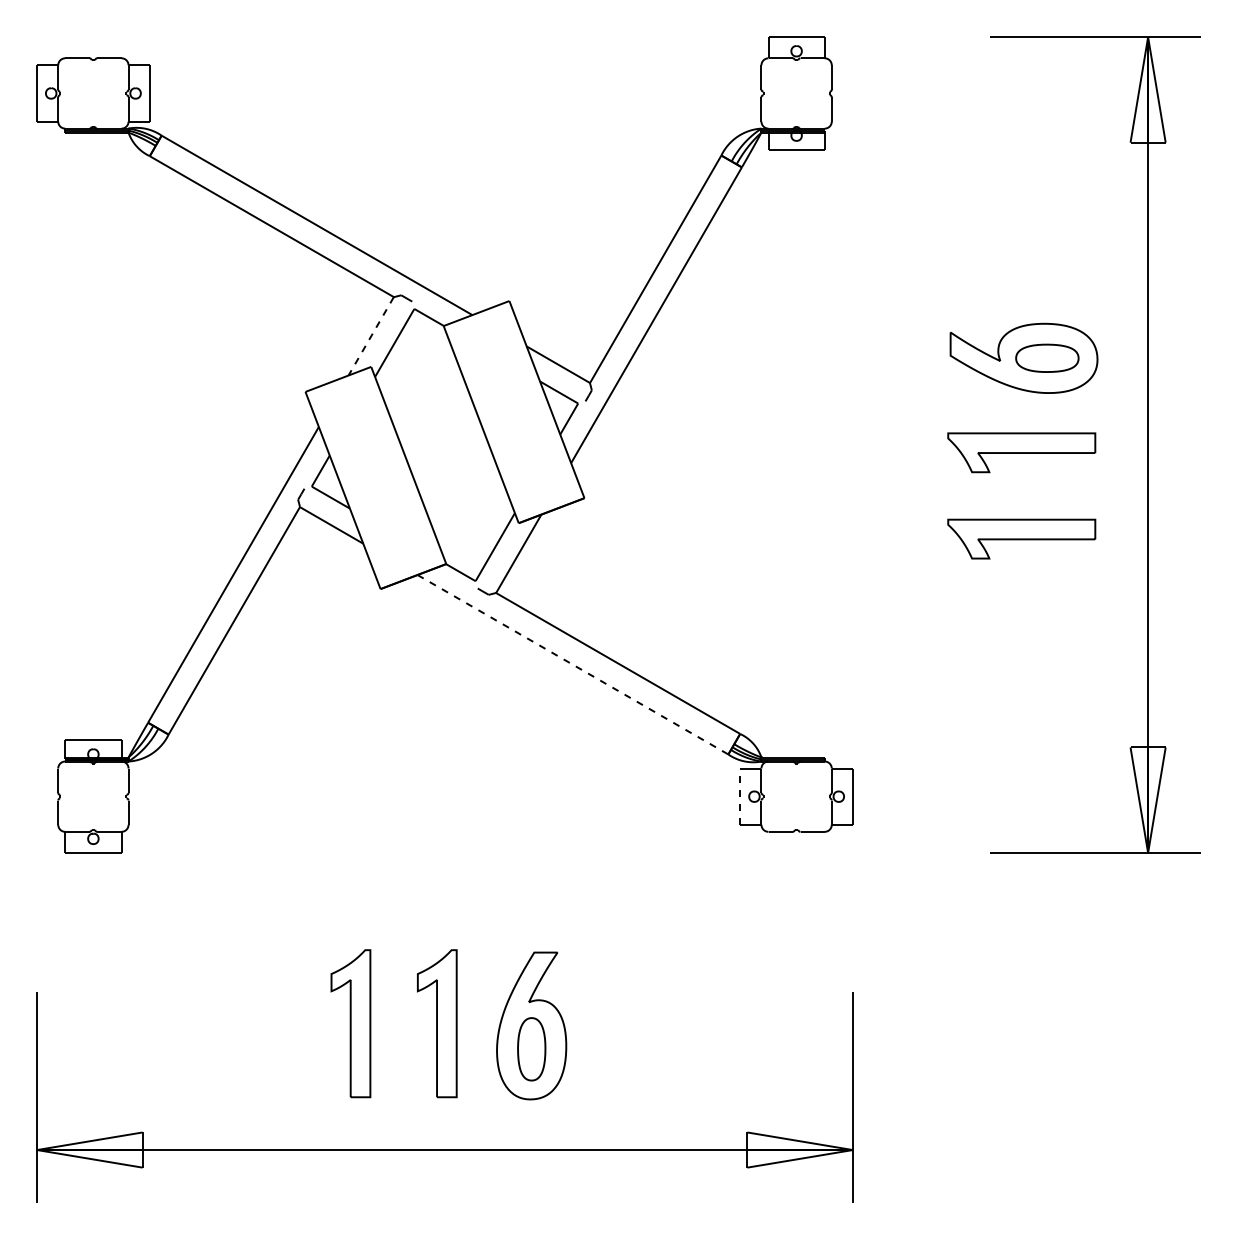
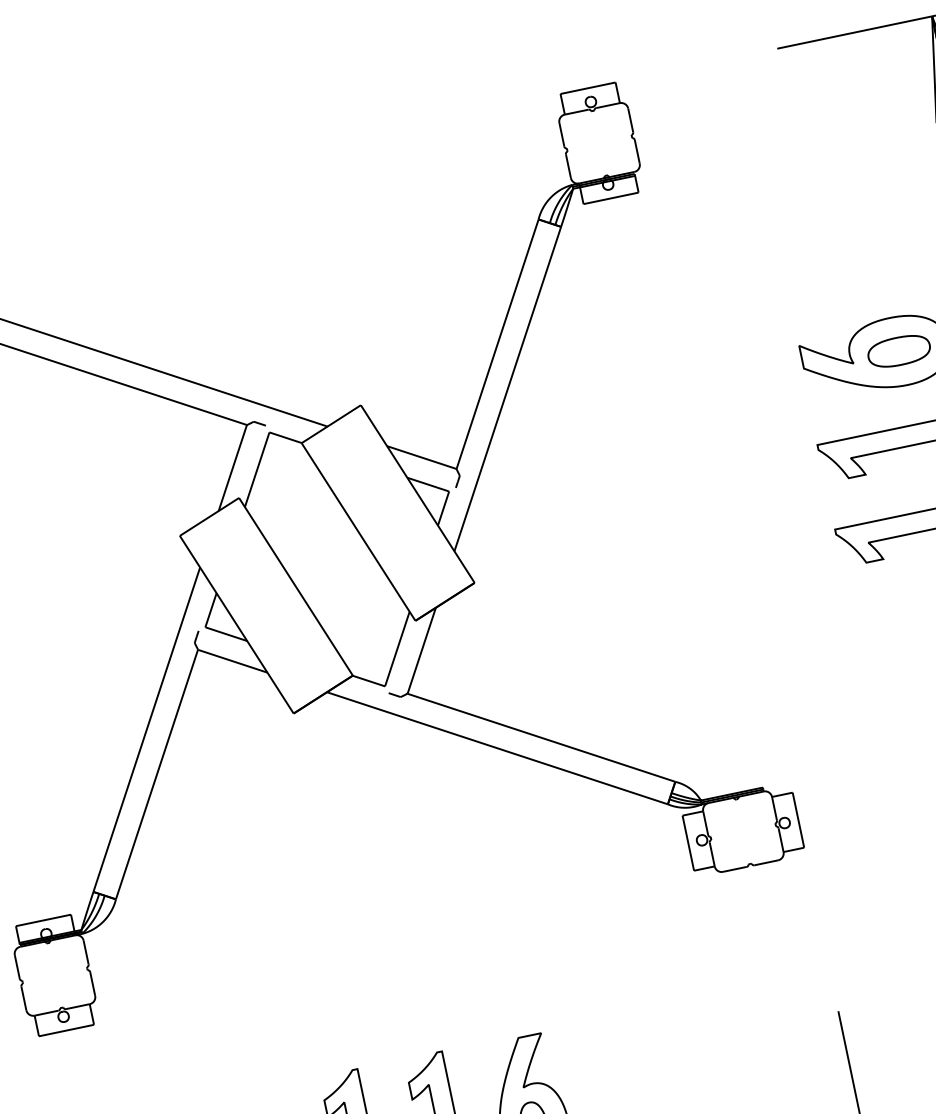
line: (370, 336) -> (232, 468), dashed -> solid
line: (573, 665) -> (498, 748), dashed -> solid
line: (740, 796) -> (688, 842), dashed -> solid

